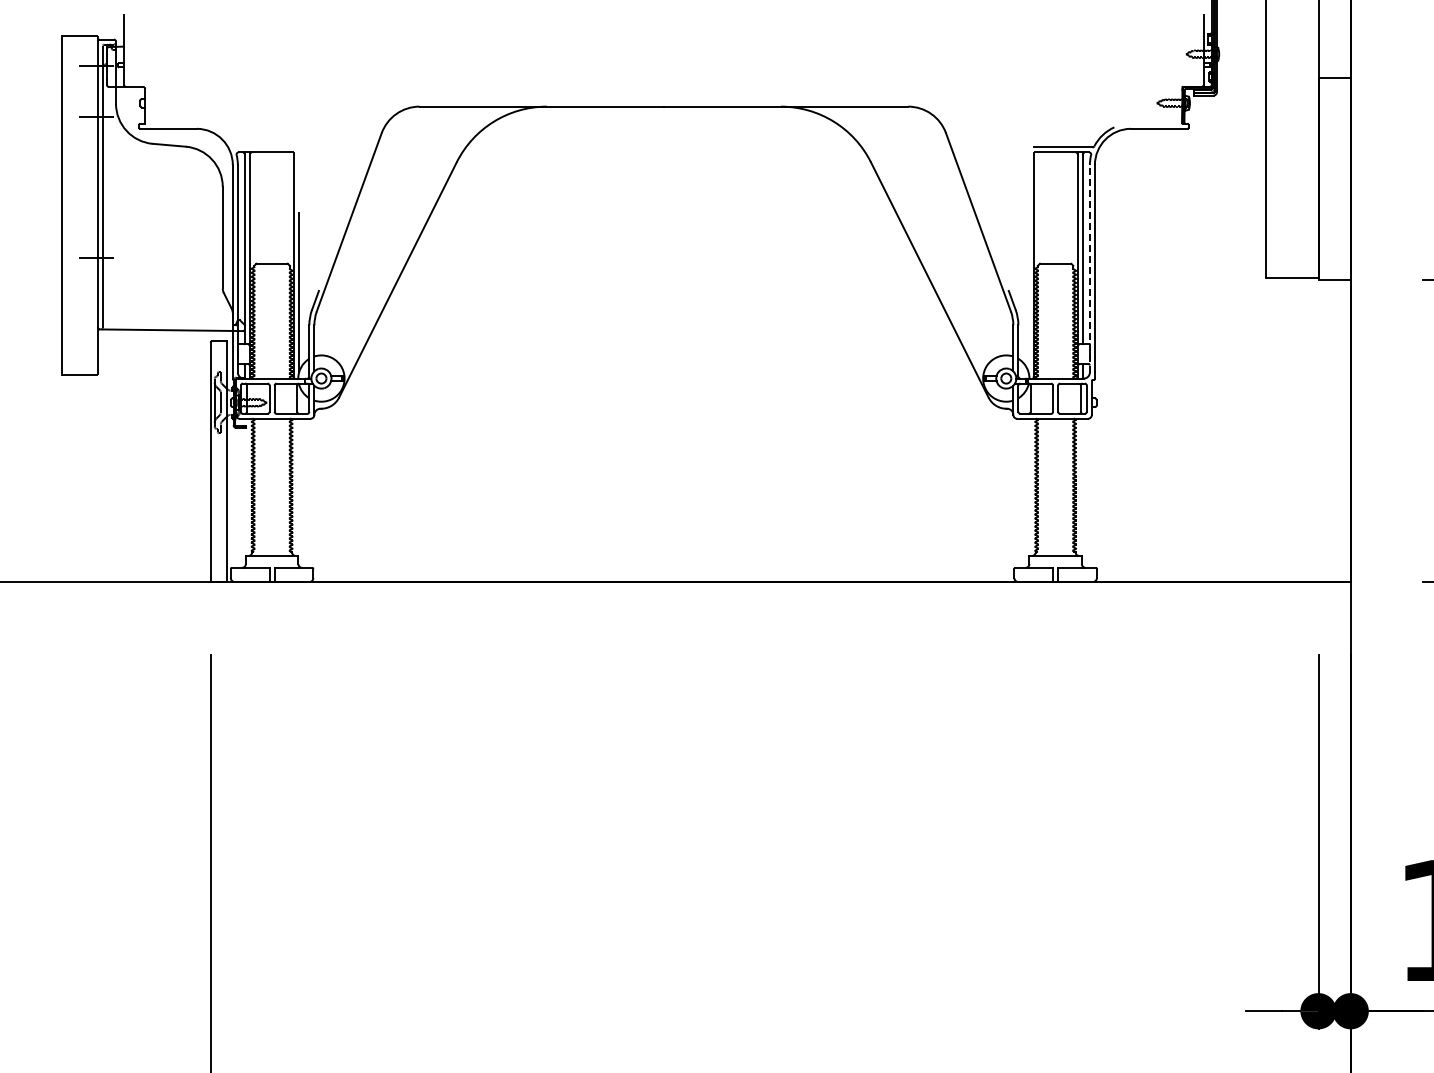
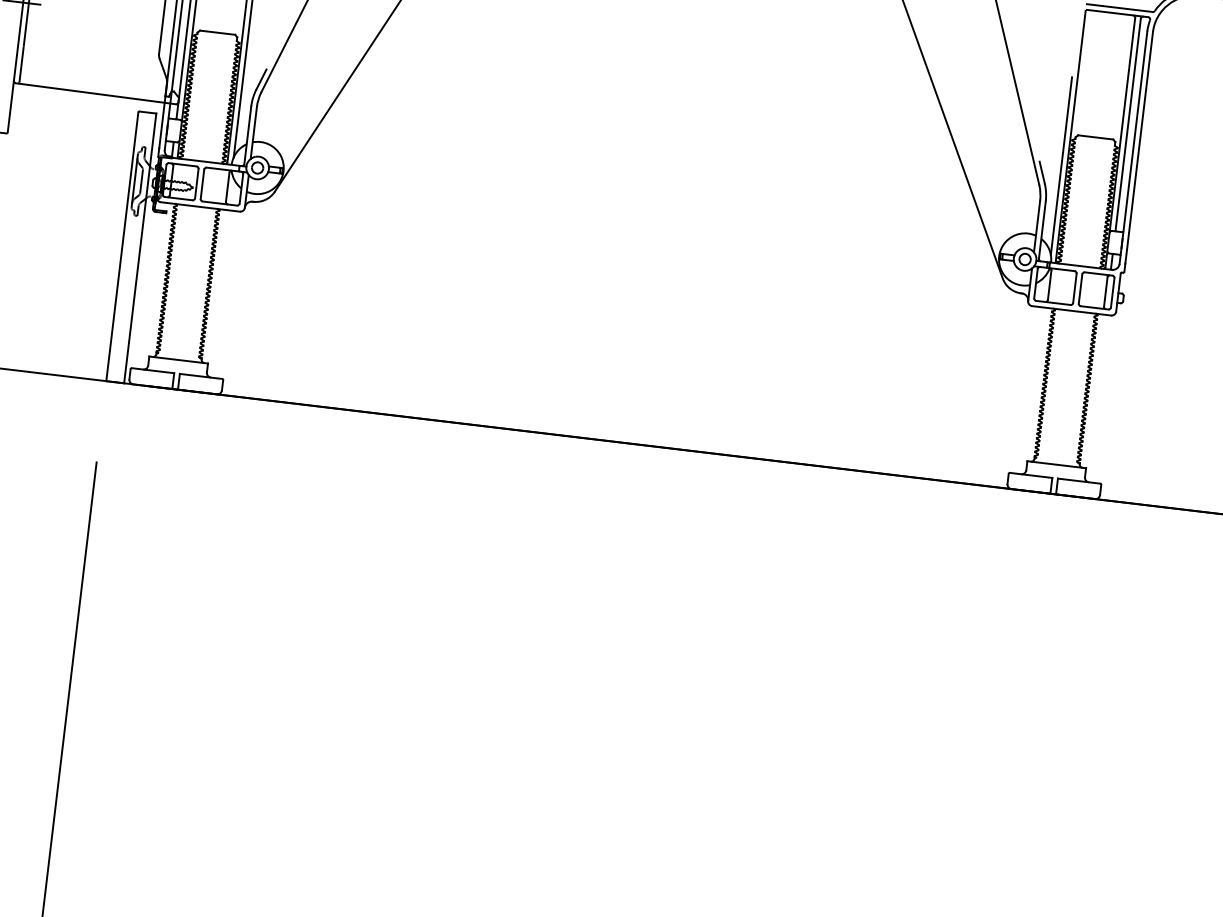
line: (1089, 268) -> (1133, 147), dashed -> solid
line: (1028, 292) -> (1061, 166), added

